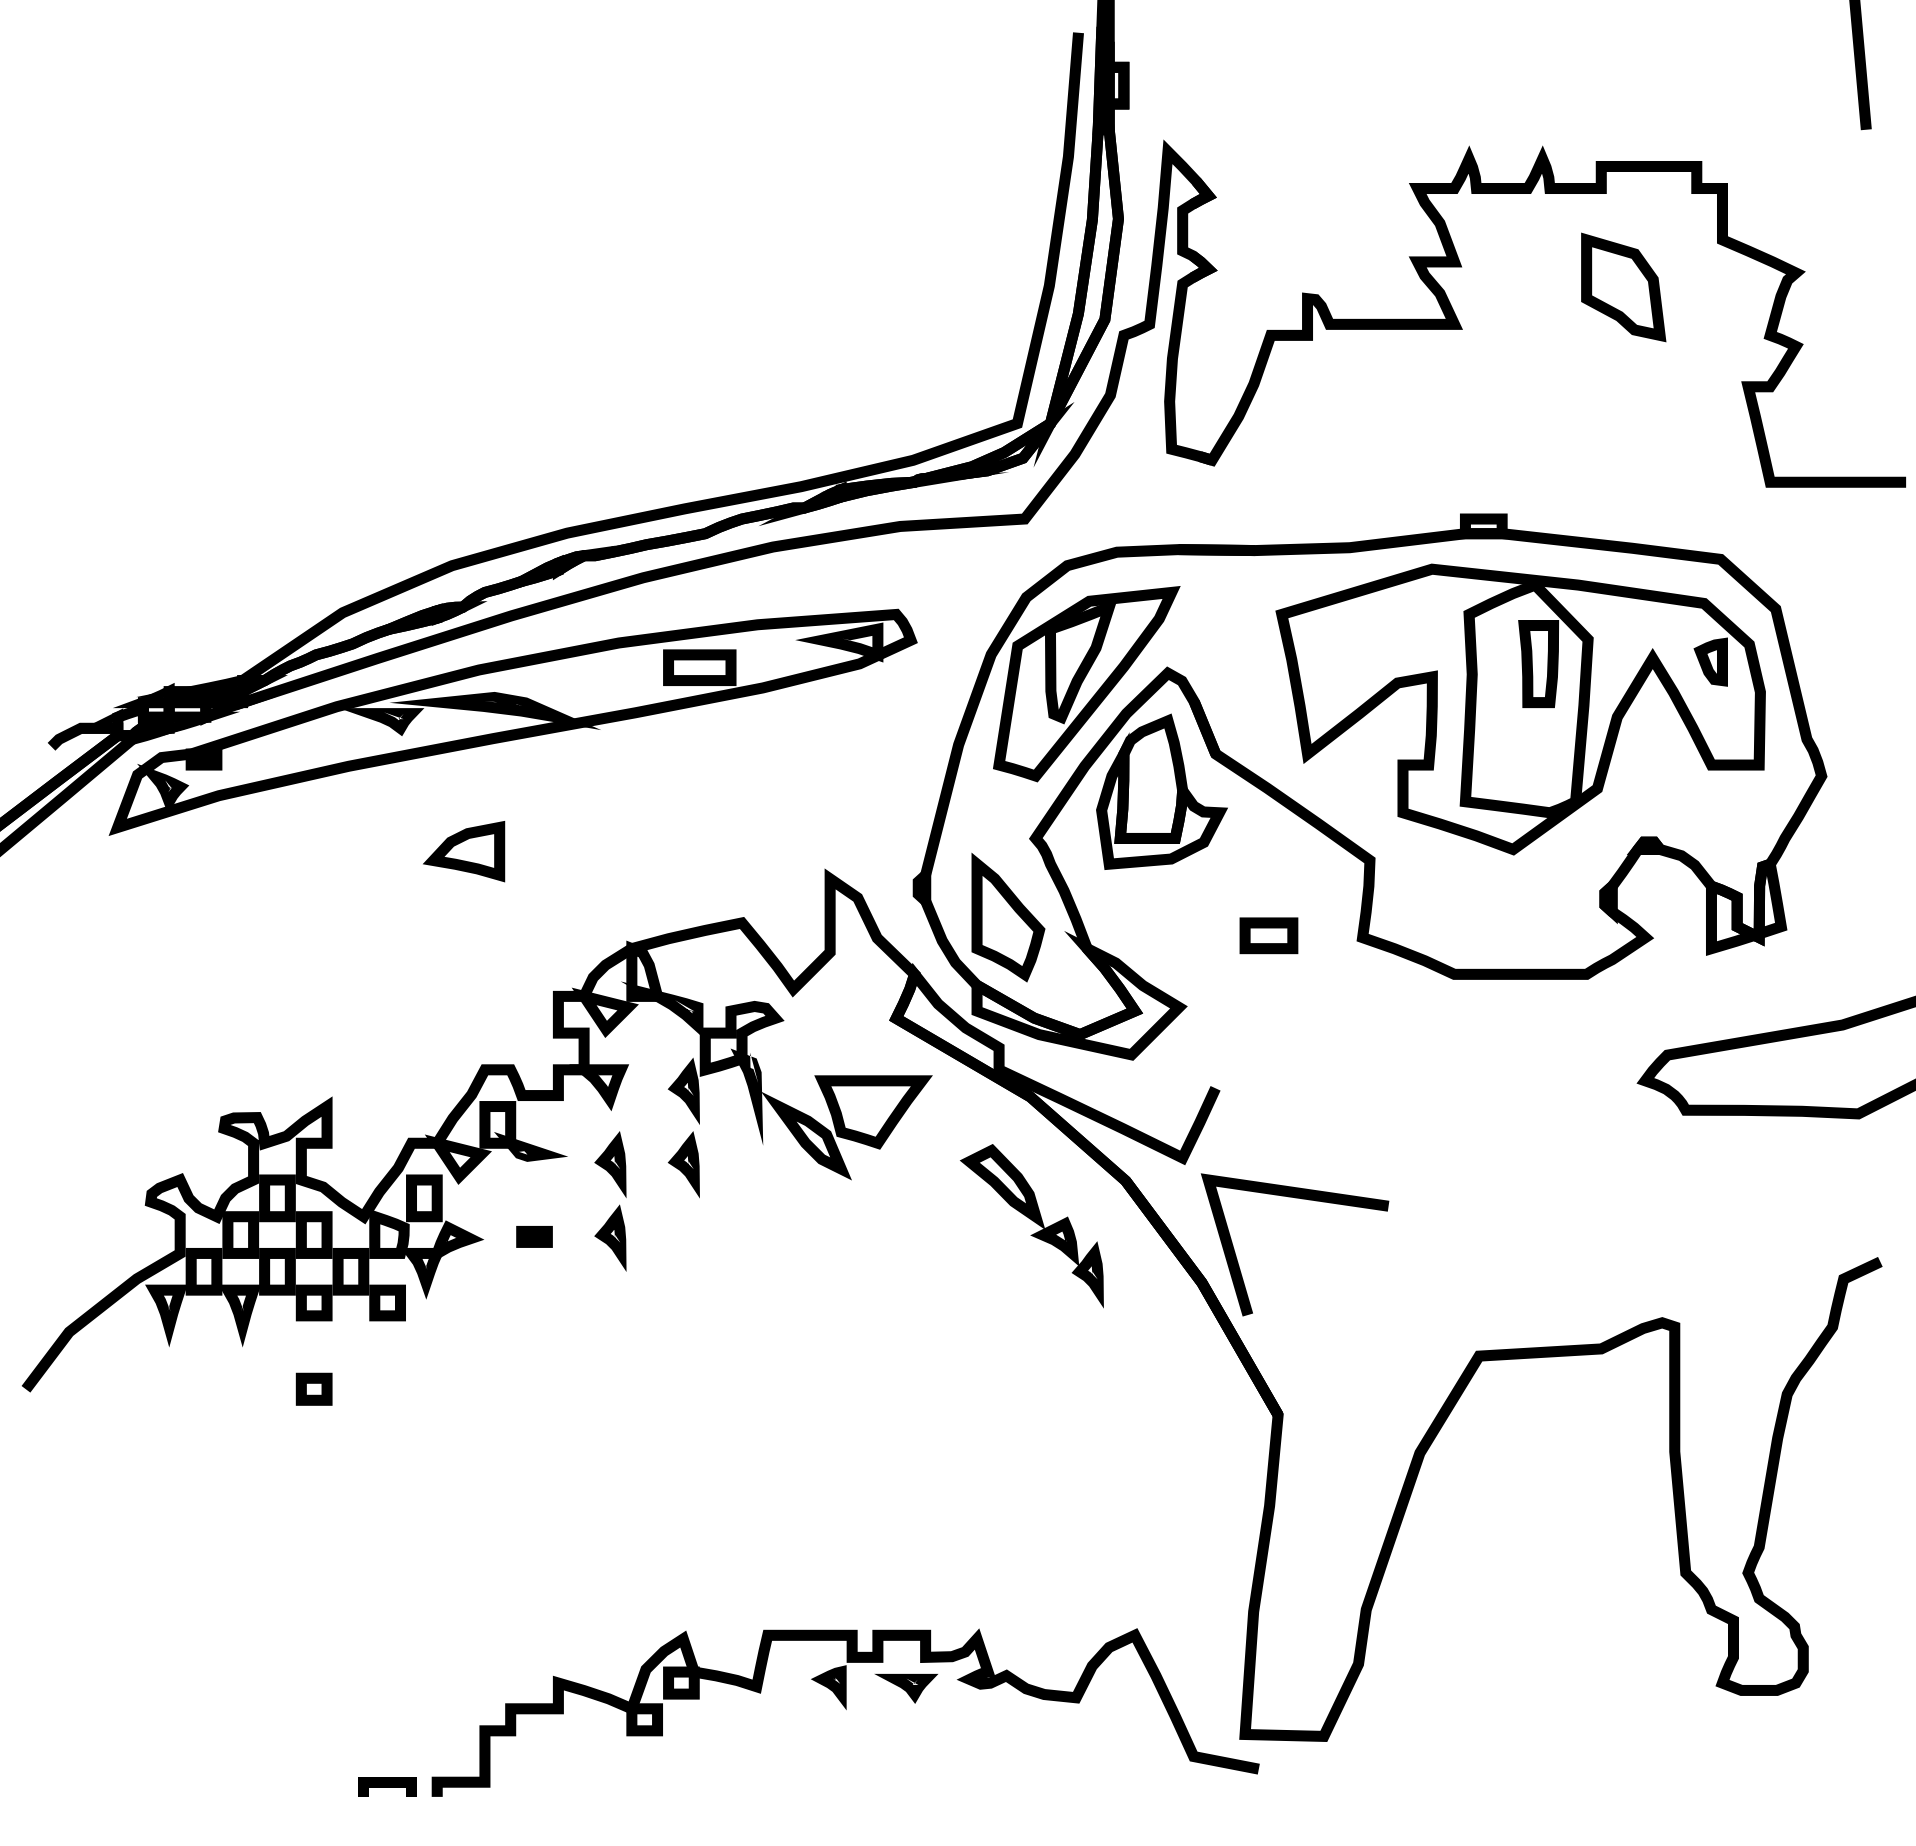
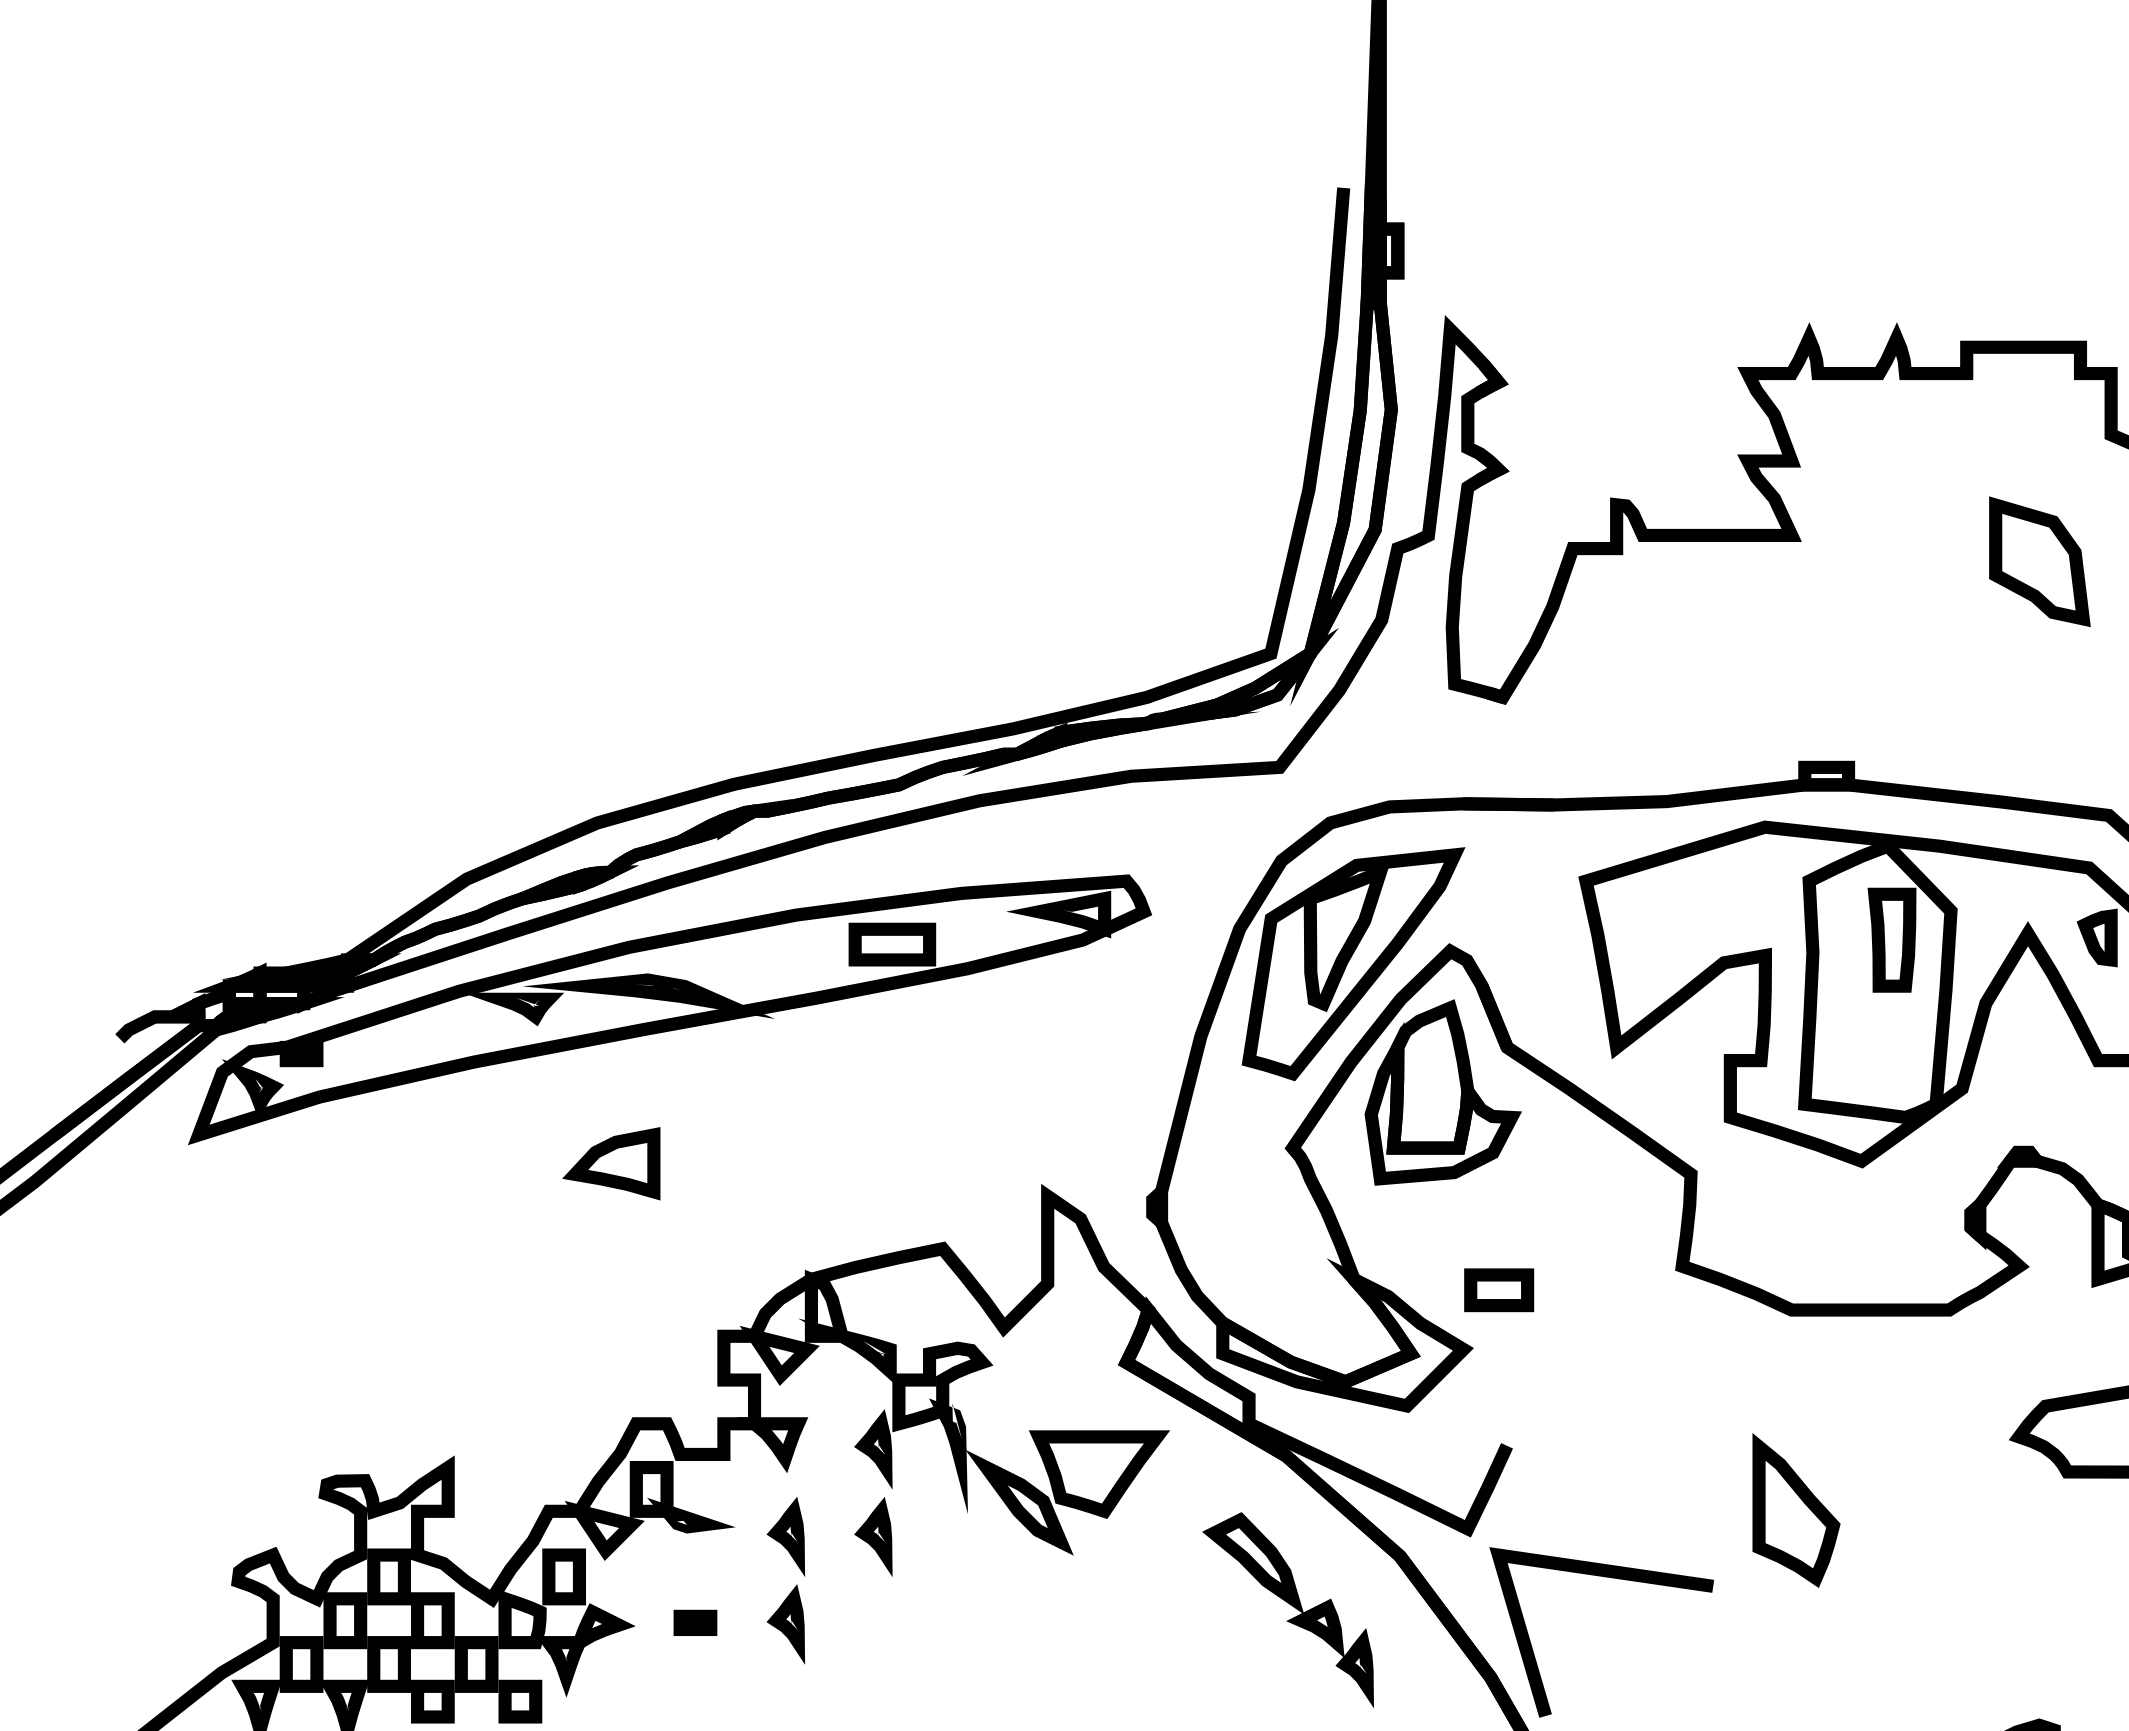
part: (1623, 287) -> (2039, 561), moved
part: (1008, 917) -> (1796, 1510), moved
part: (1268, 935) -> (1498, 1289), moved

